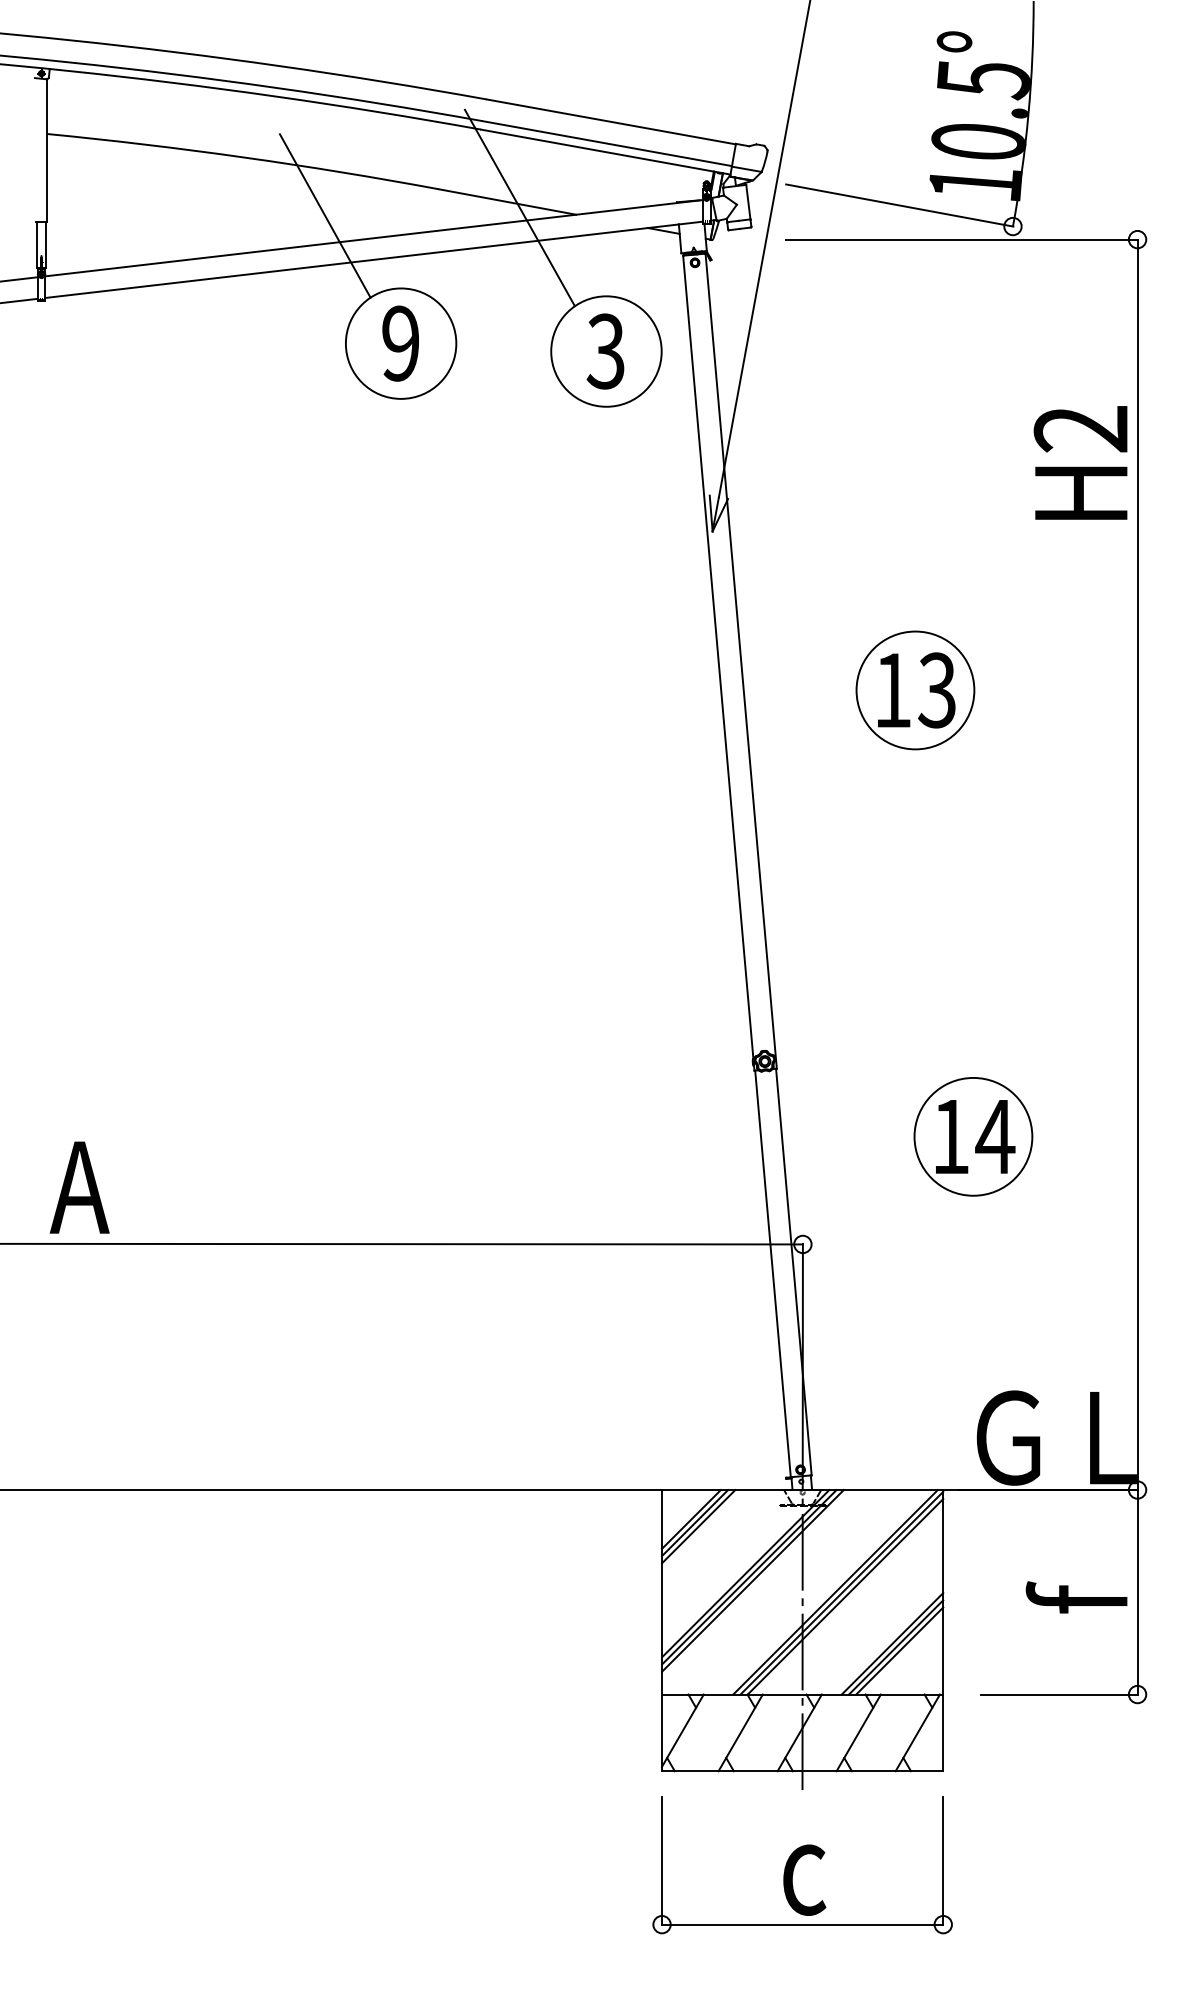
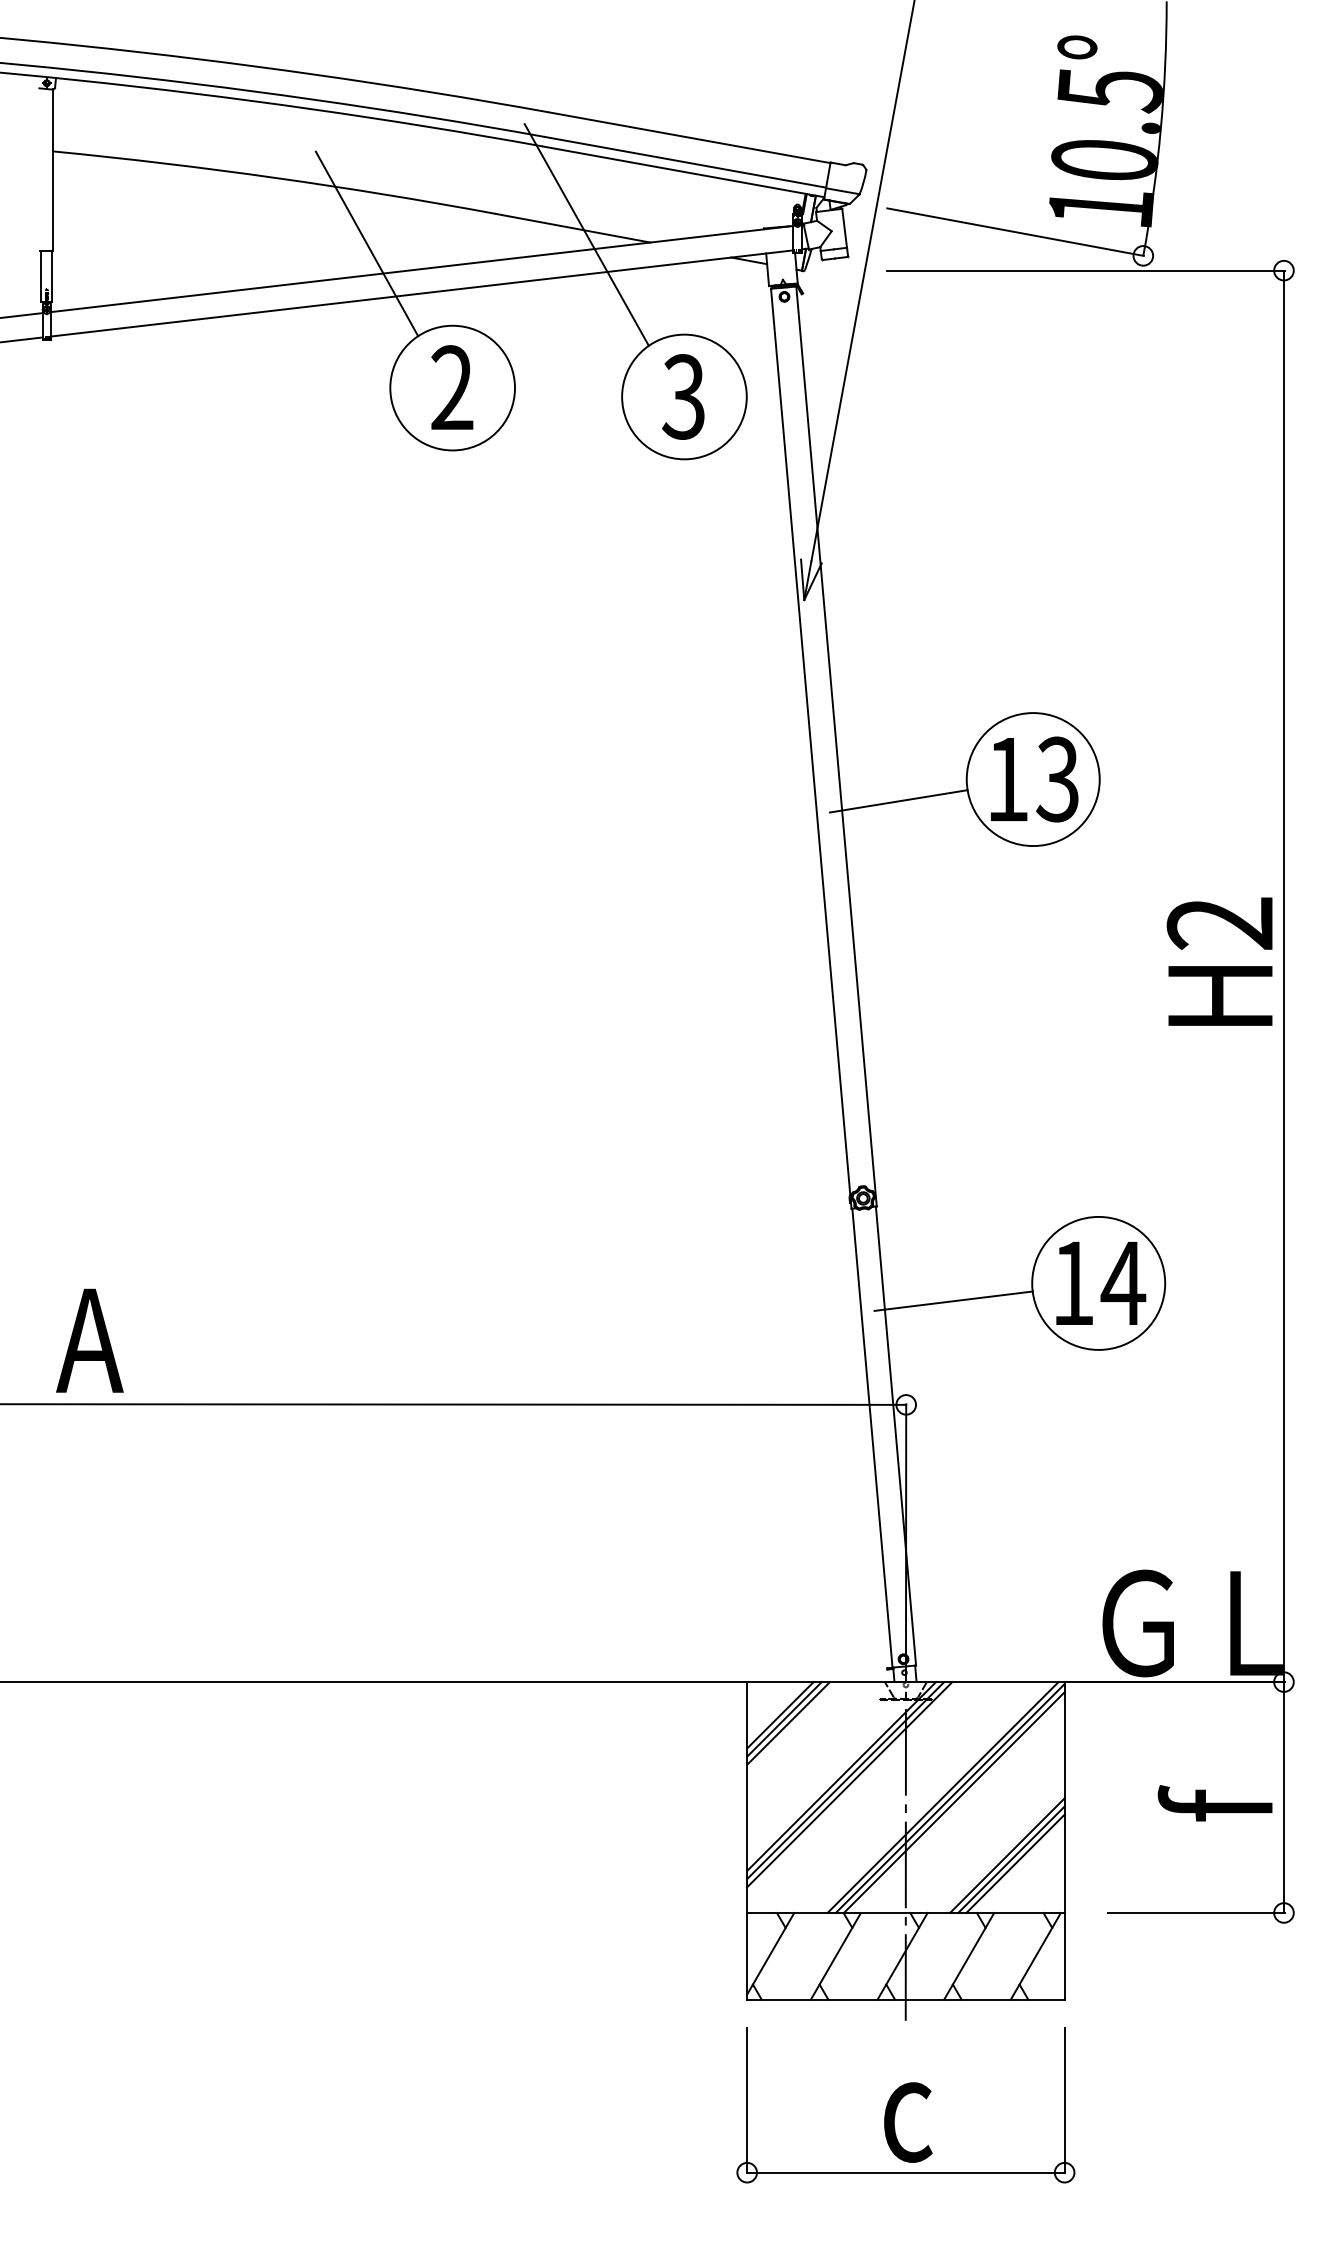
text: (400, 344) -> (452, 388), 9 -> 2
text: (1080, 462) -> (1219, 961), moved
line: (796, 709) -> (898, 801), added
line: (844, 1151) -> (953, 1300), added

